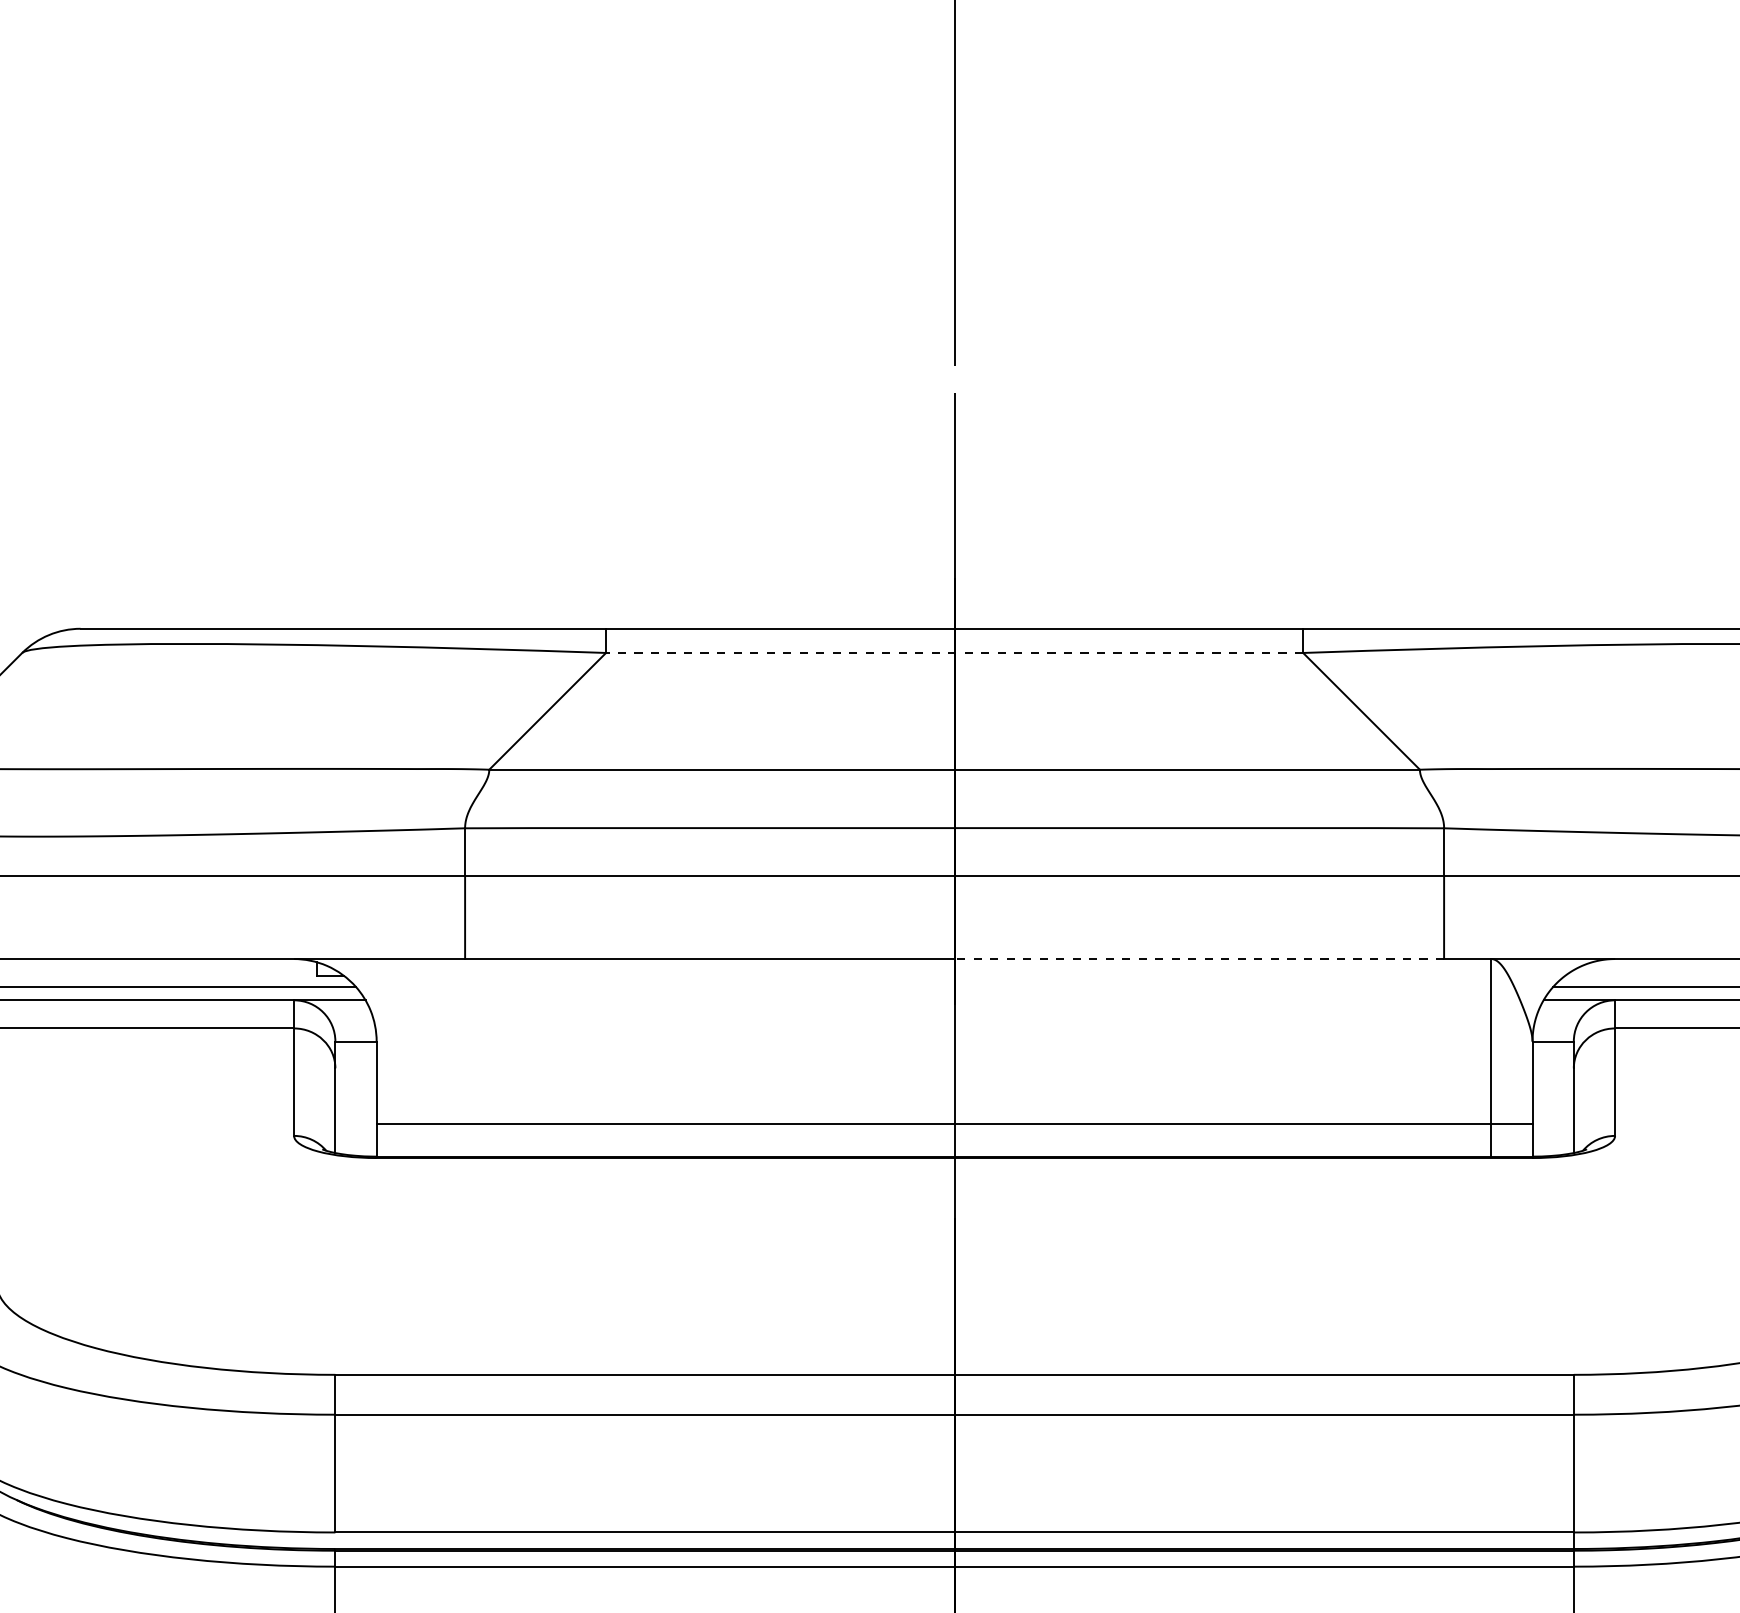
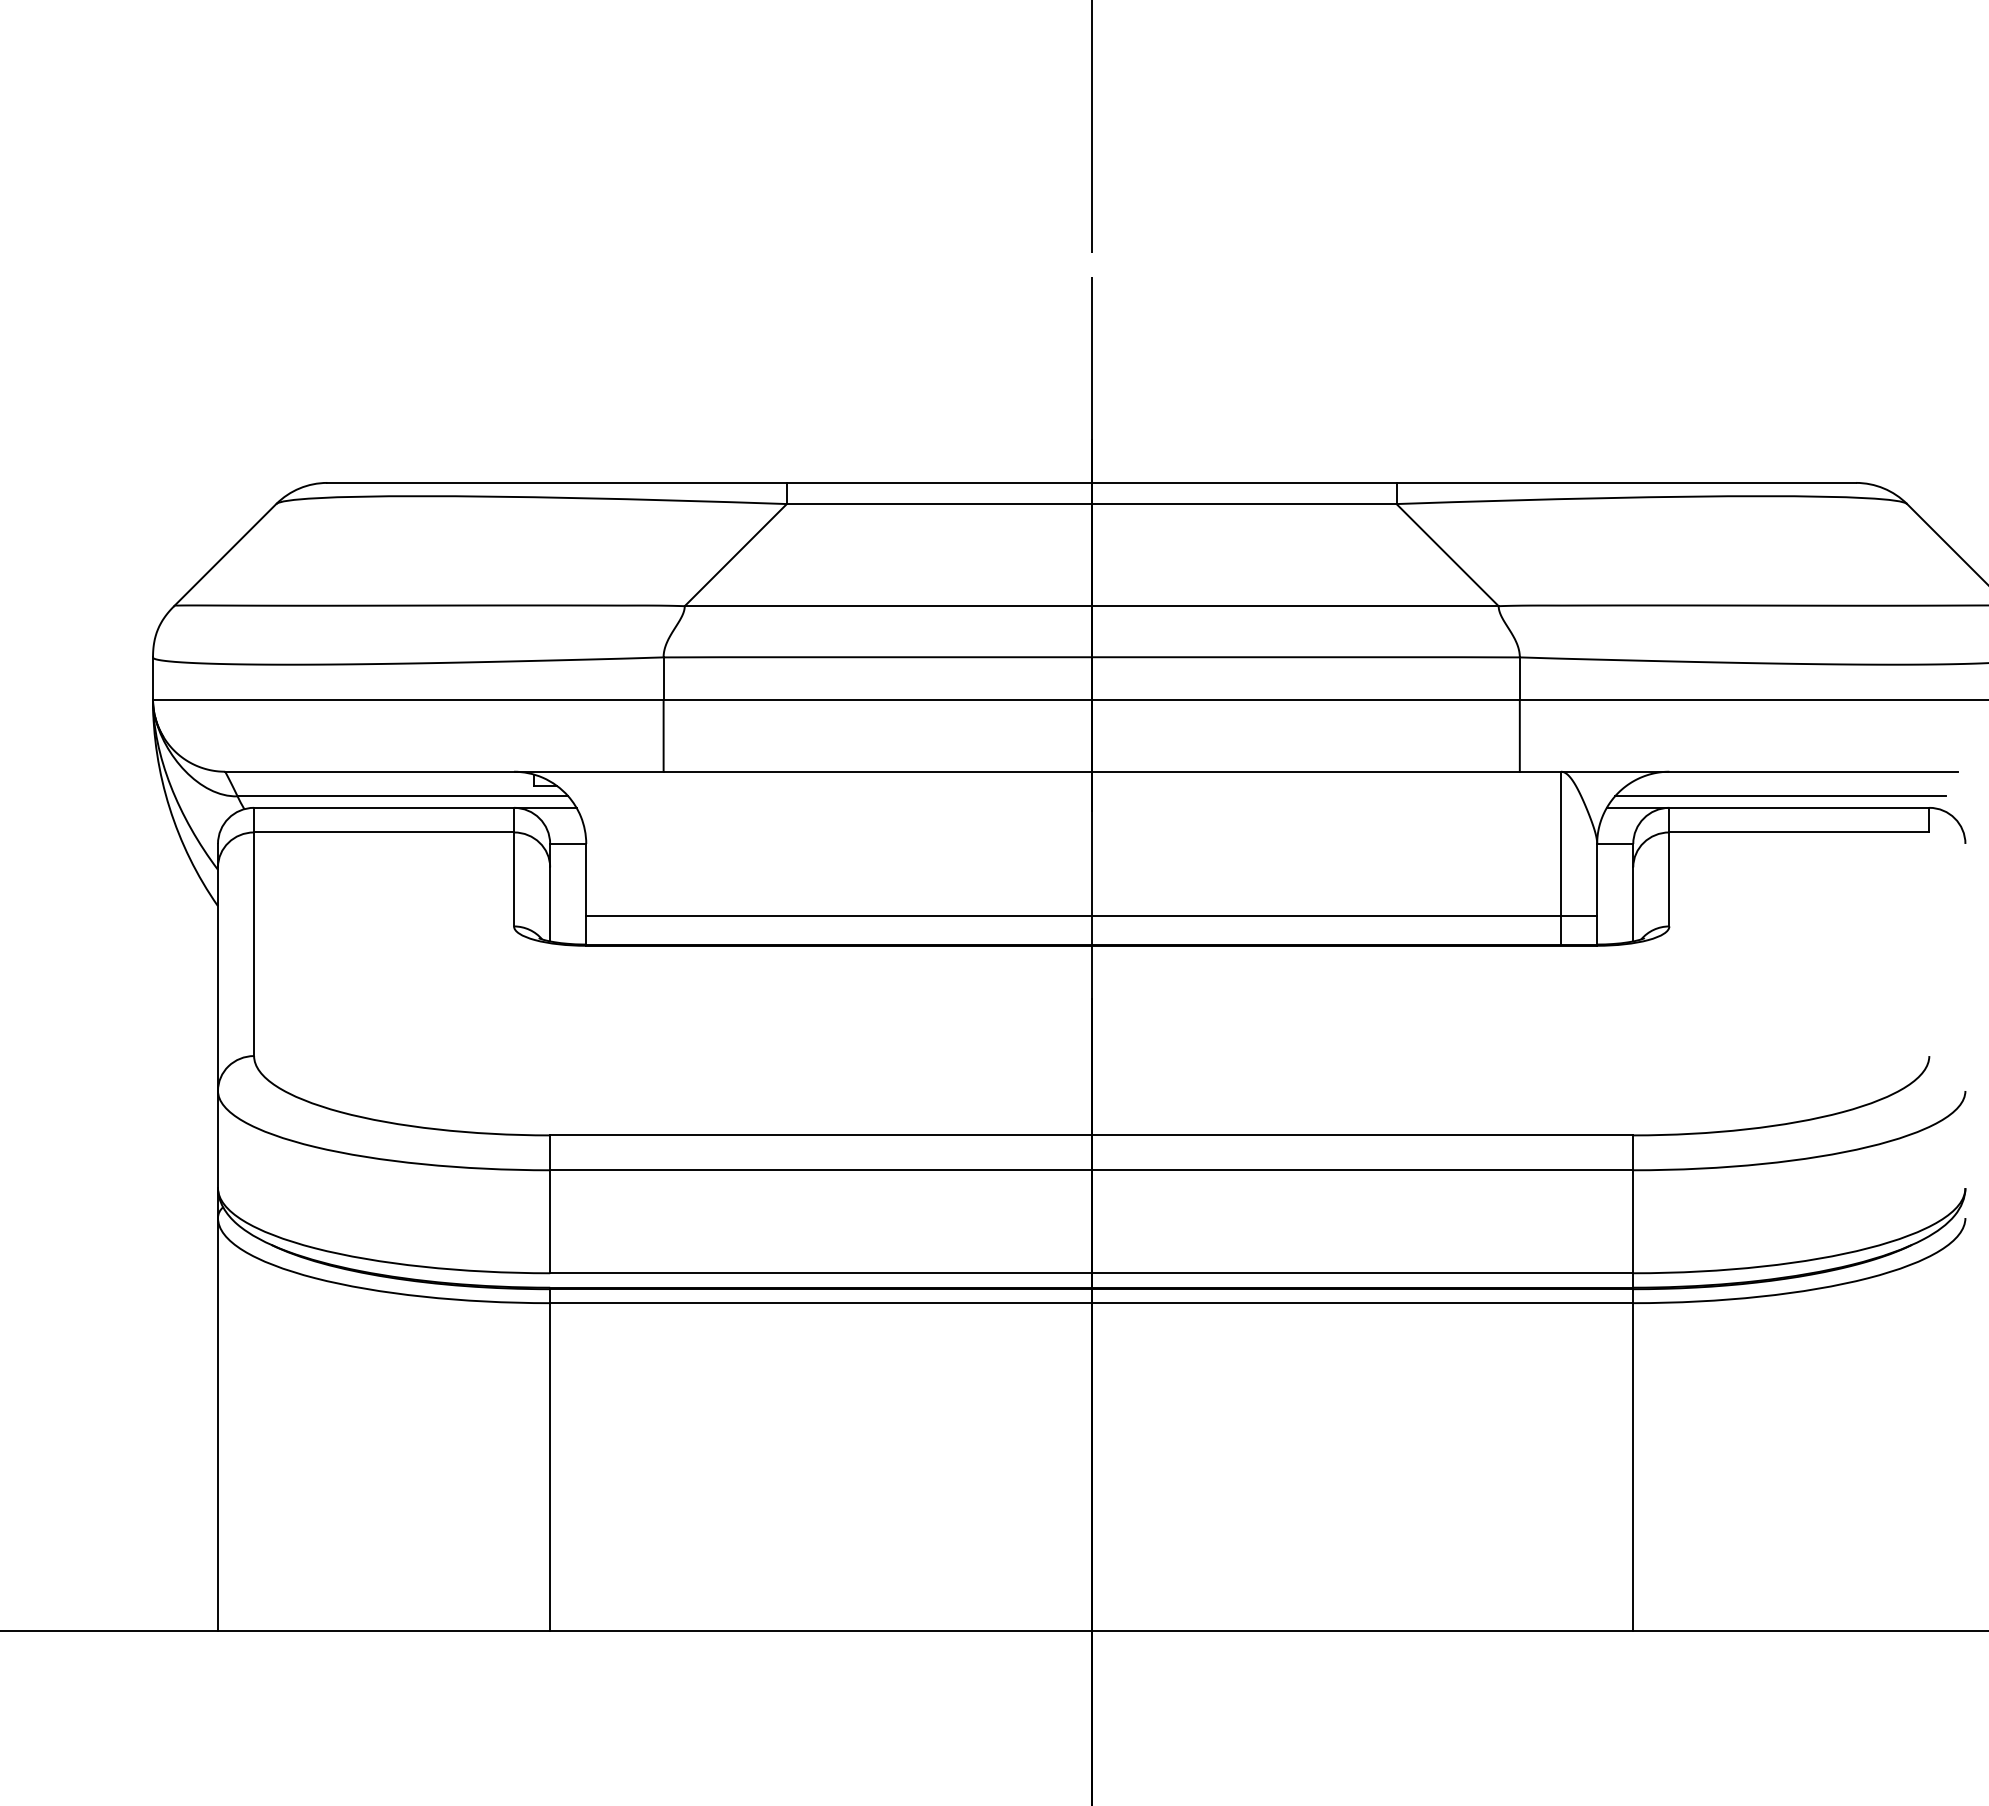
line: (954, 653) -> (1091, 504), dashed -> solid
line: (1199, 958) -> (1305, 771), dashed -> solid

